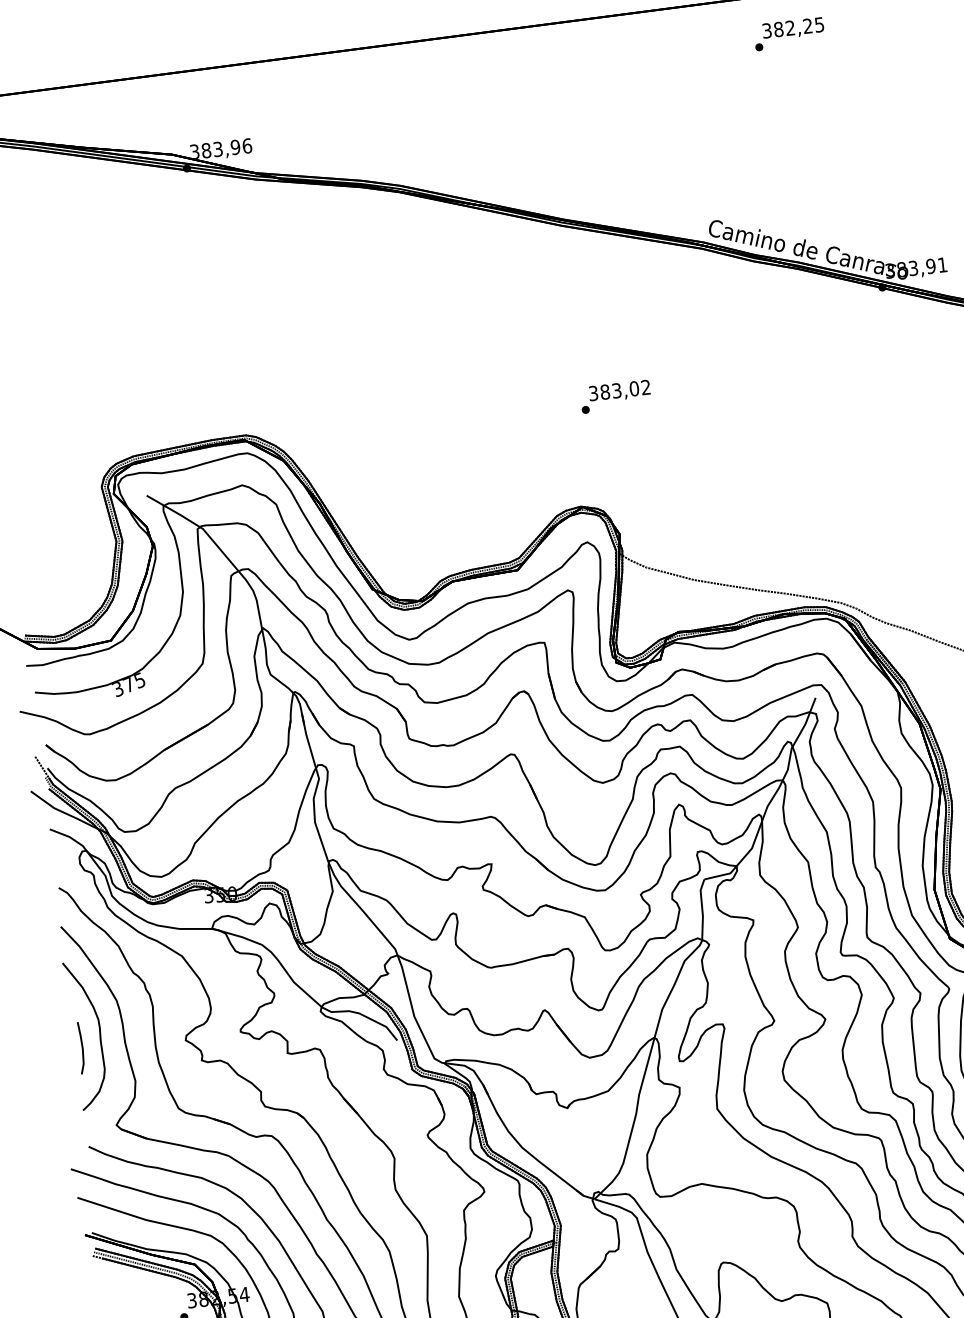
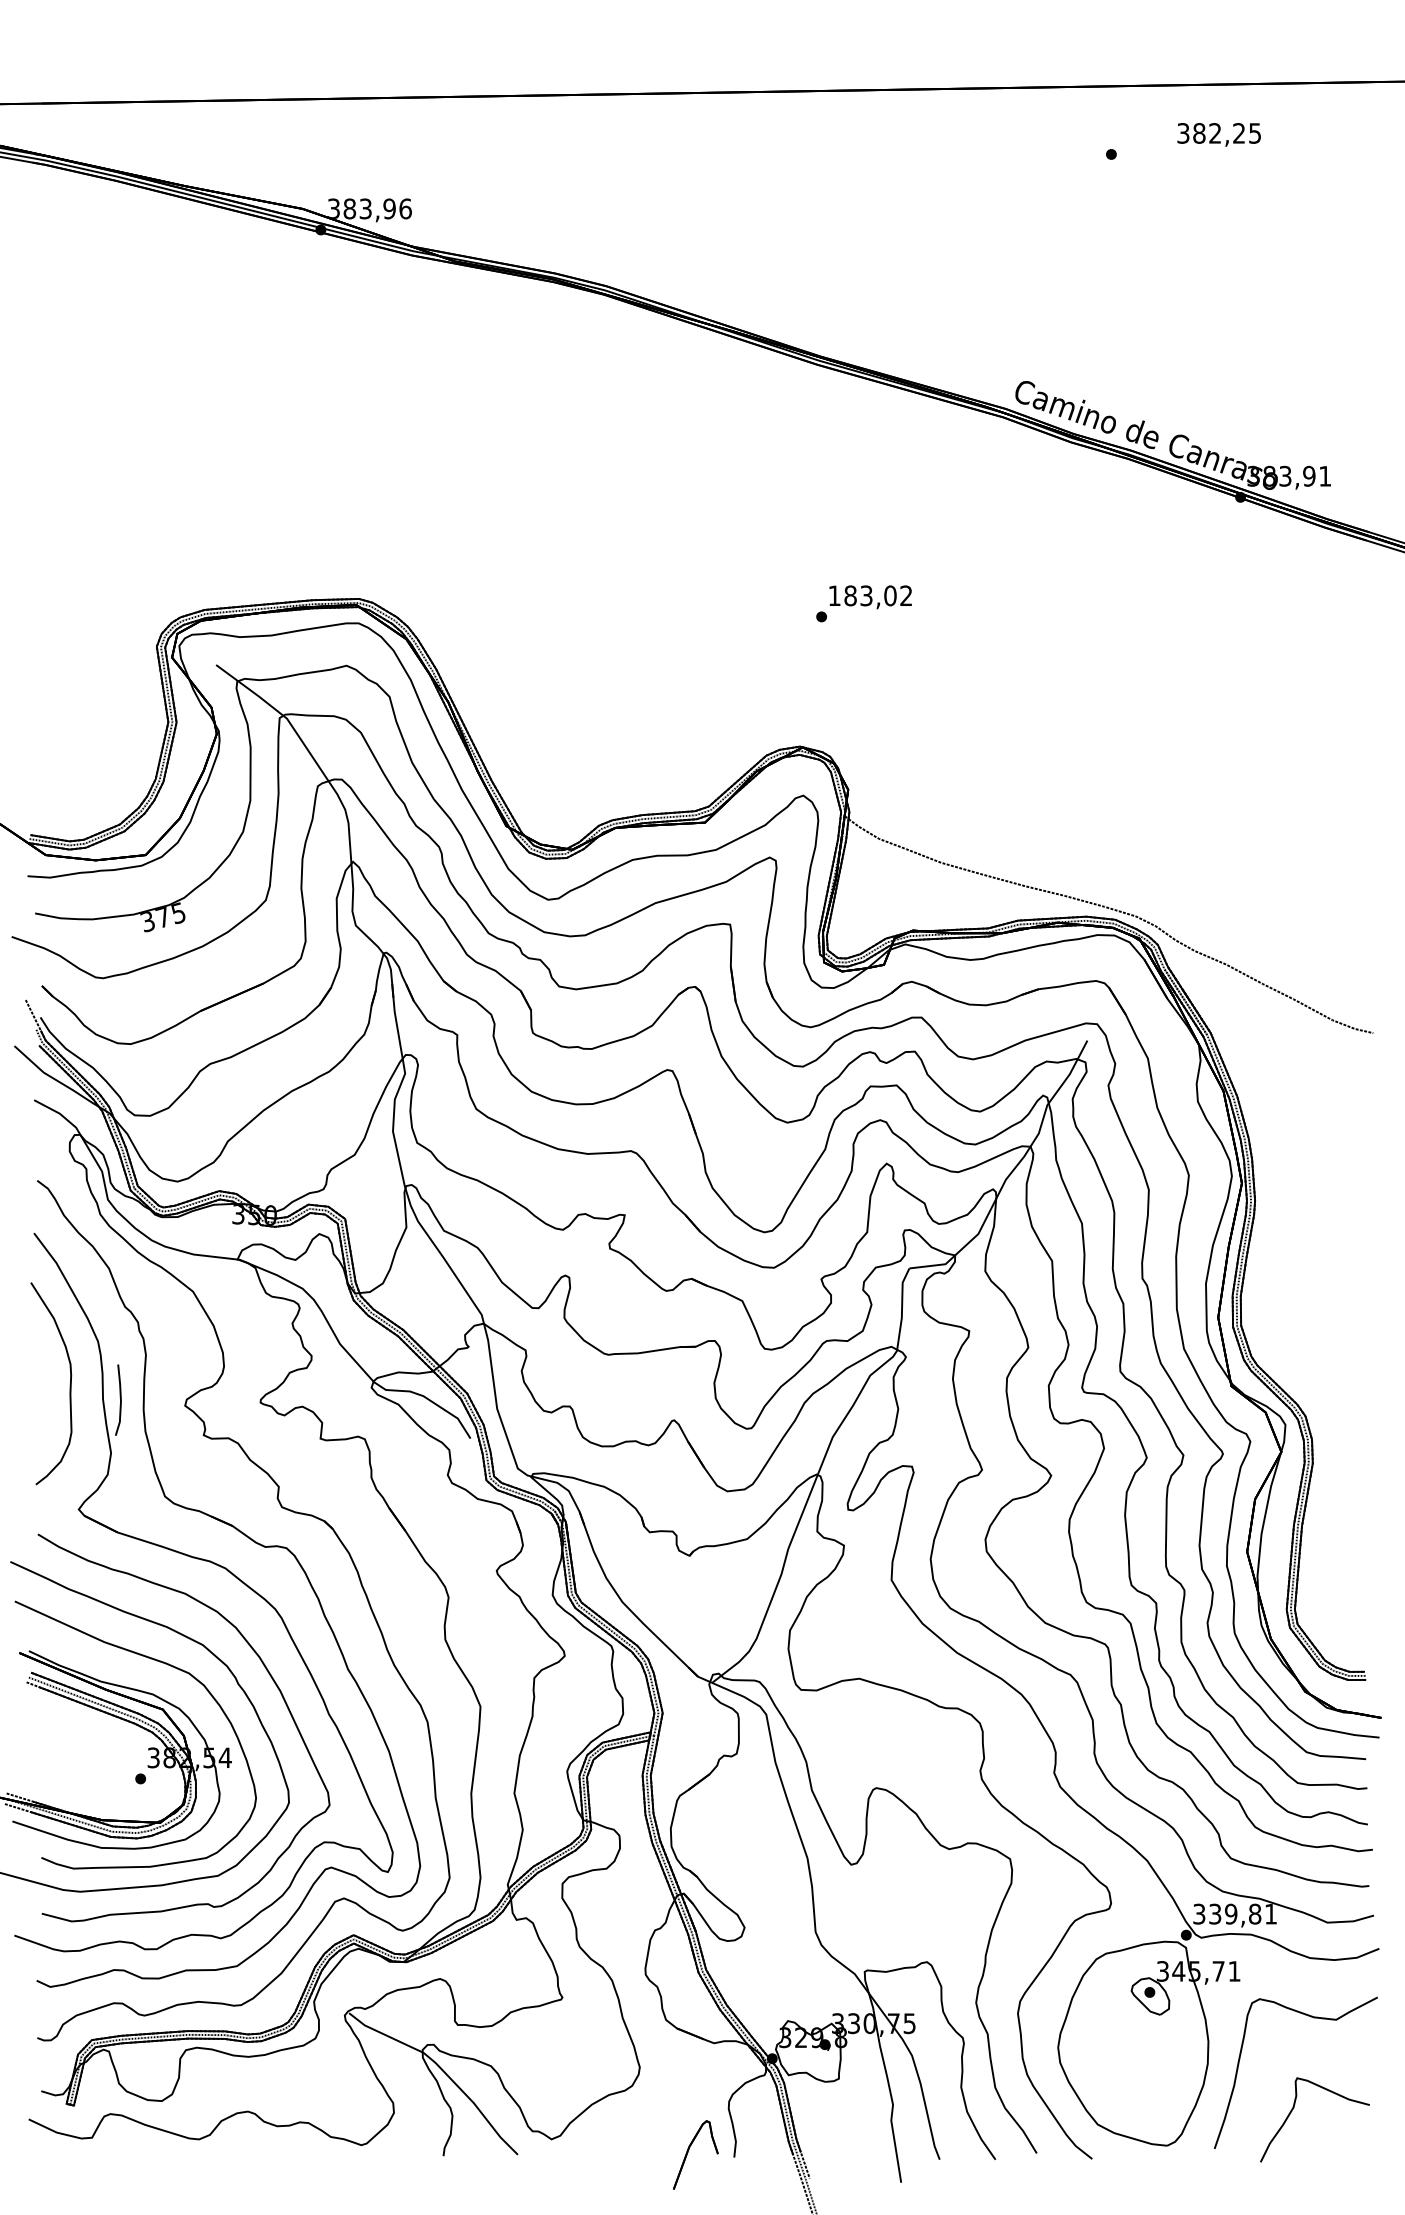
text: (792, 28) -> (1218, 134), moved
text: (593, 393) -> (834, 595), 383,02 -> 183,02
line: (82, 1047) -> (120, 1399), moved

